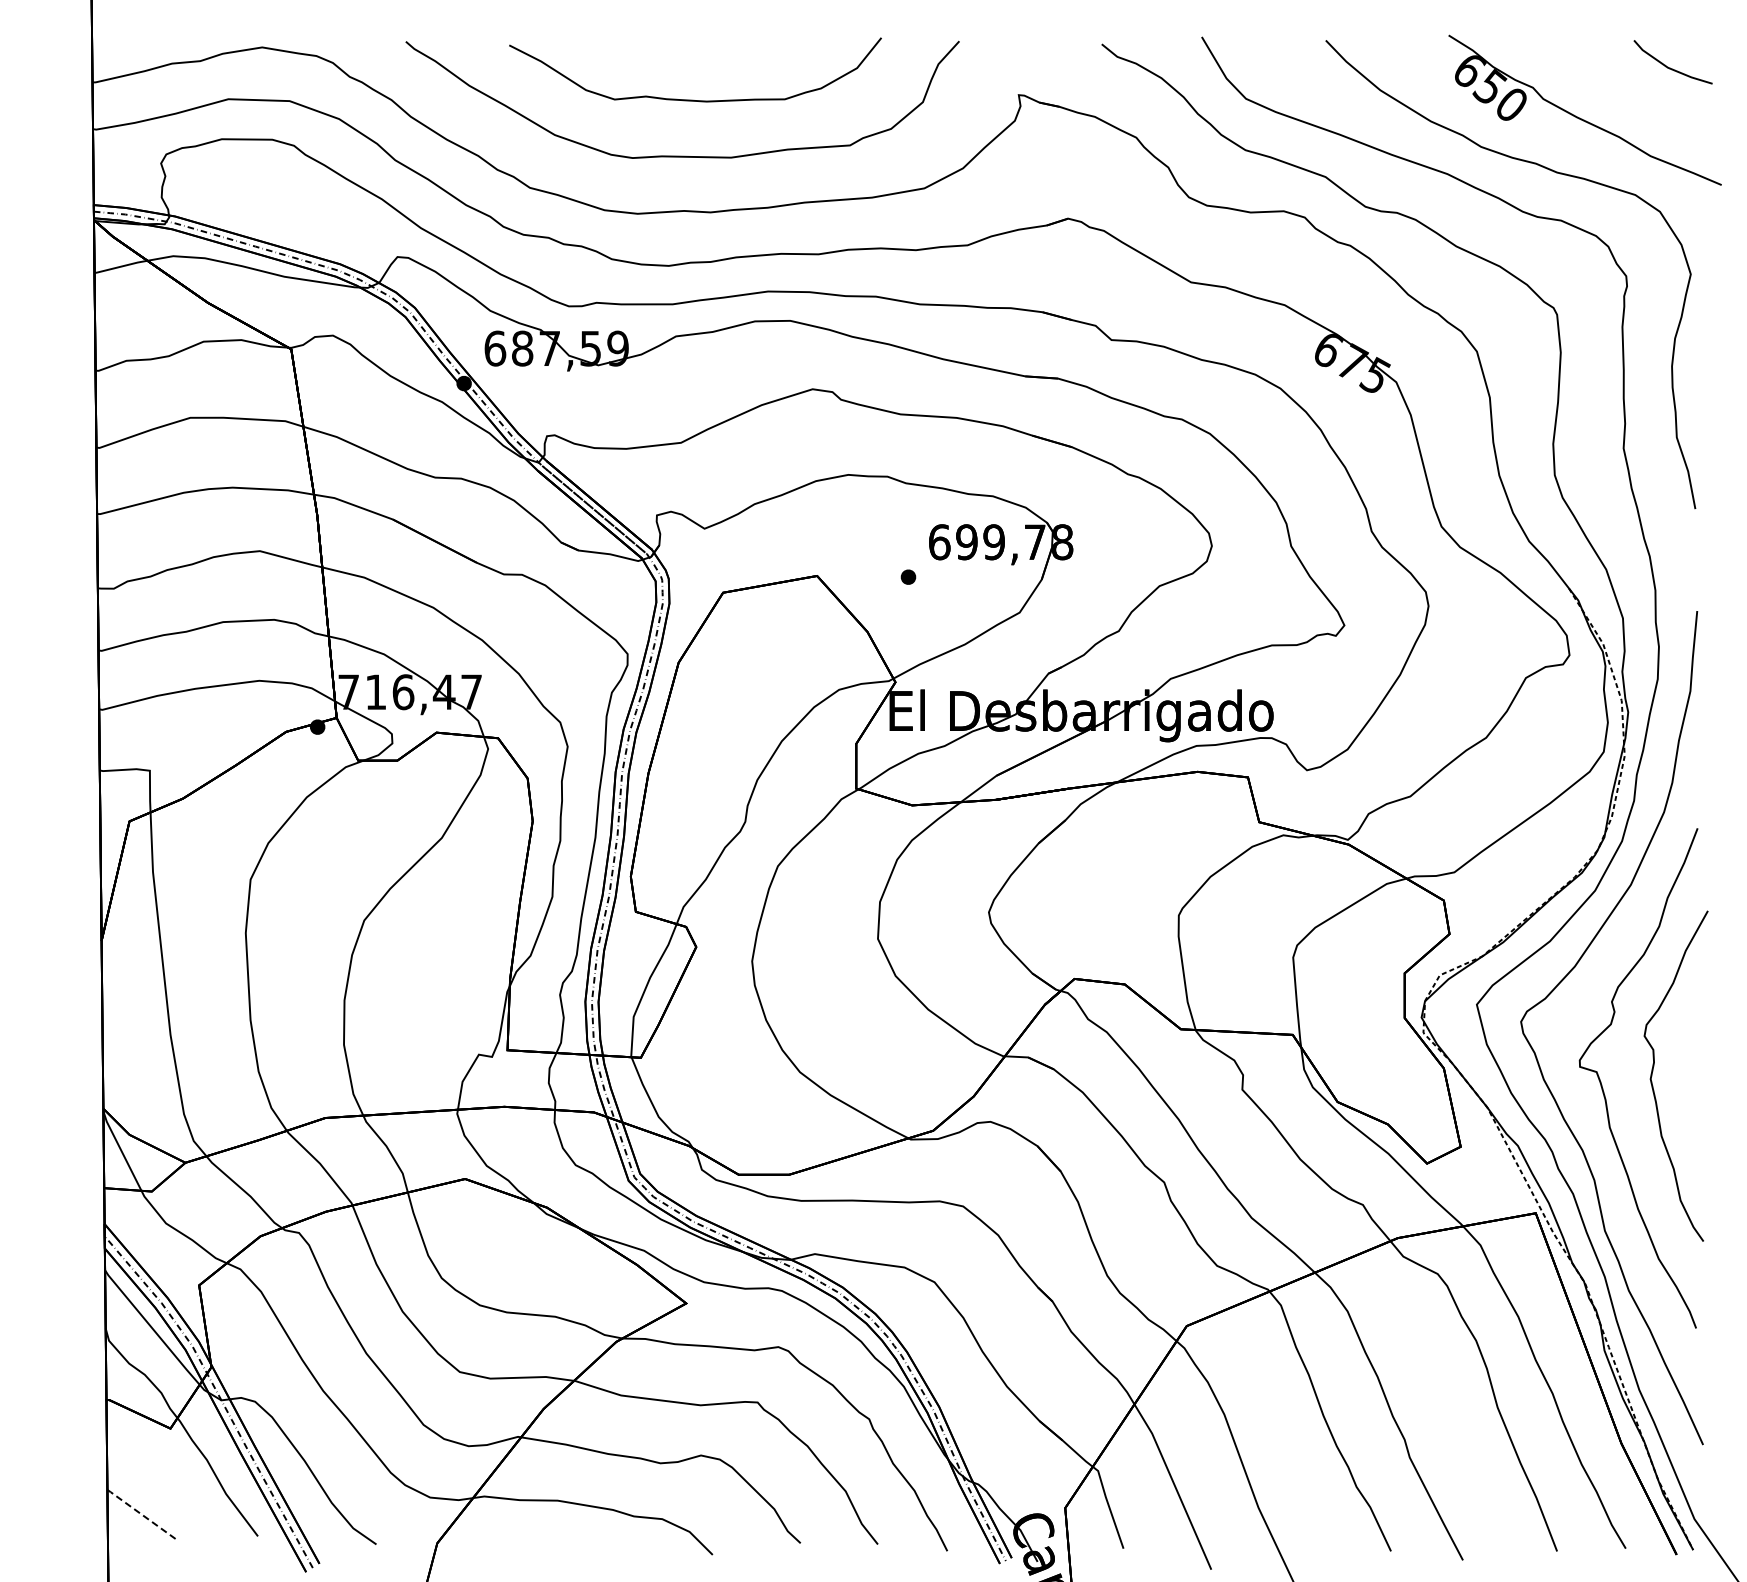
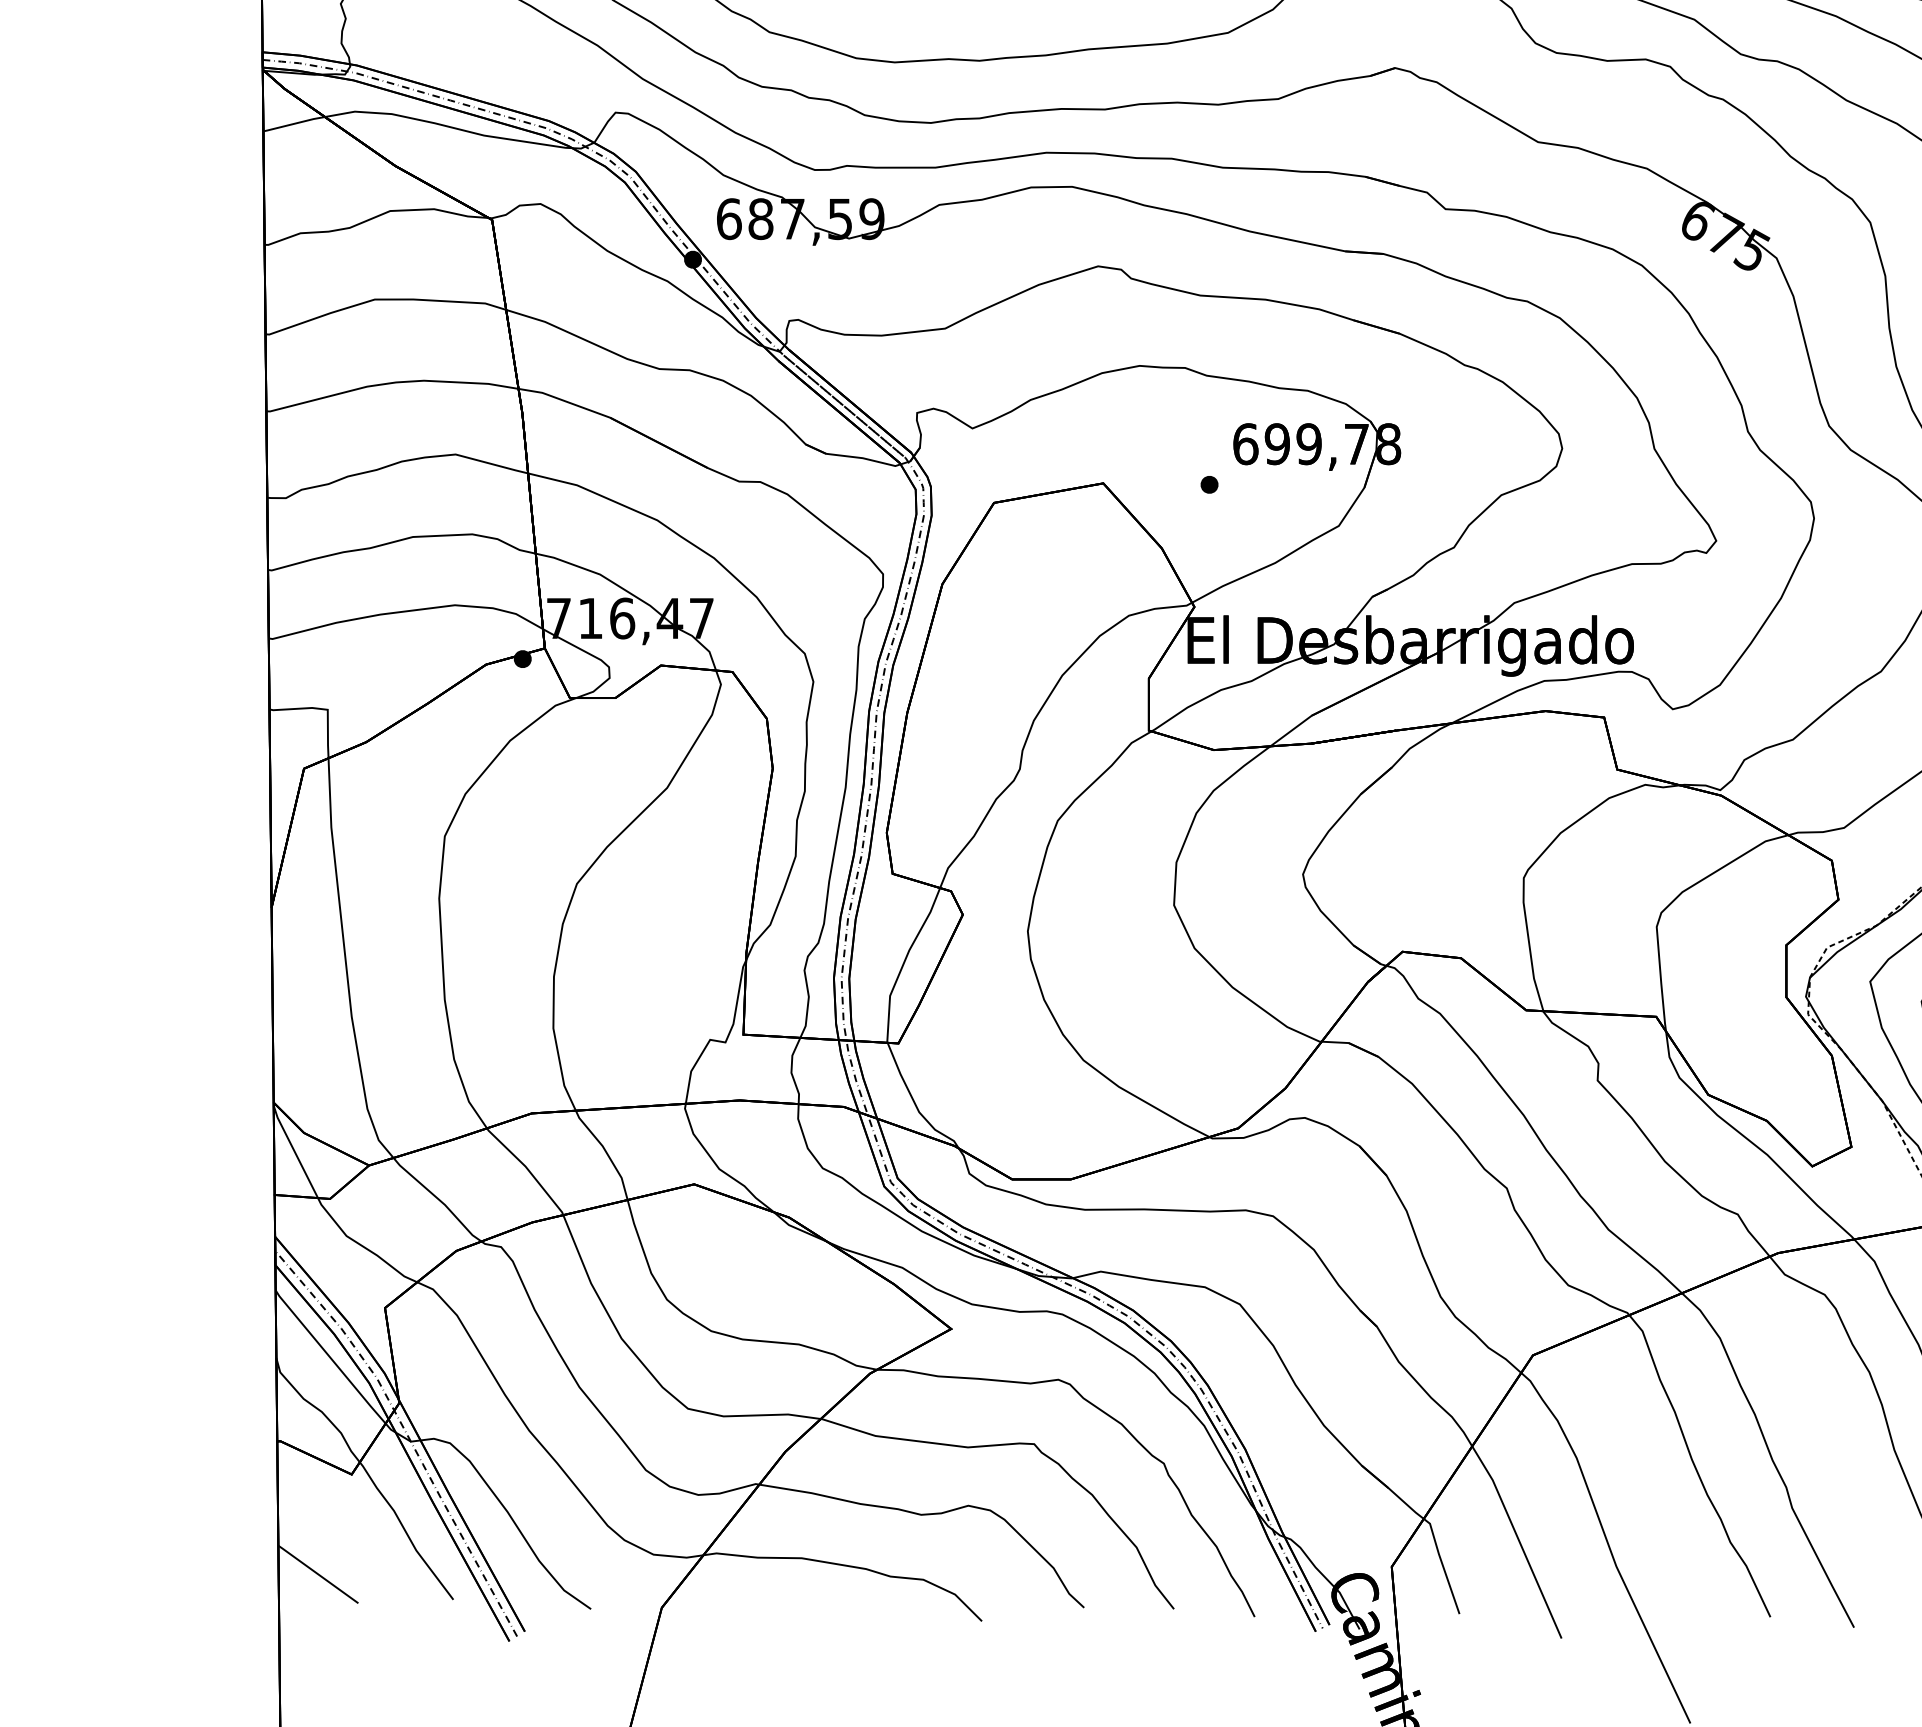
line: (141, 1514) -> (317, 1574), dashed -> solid

